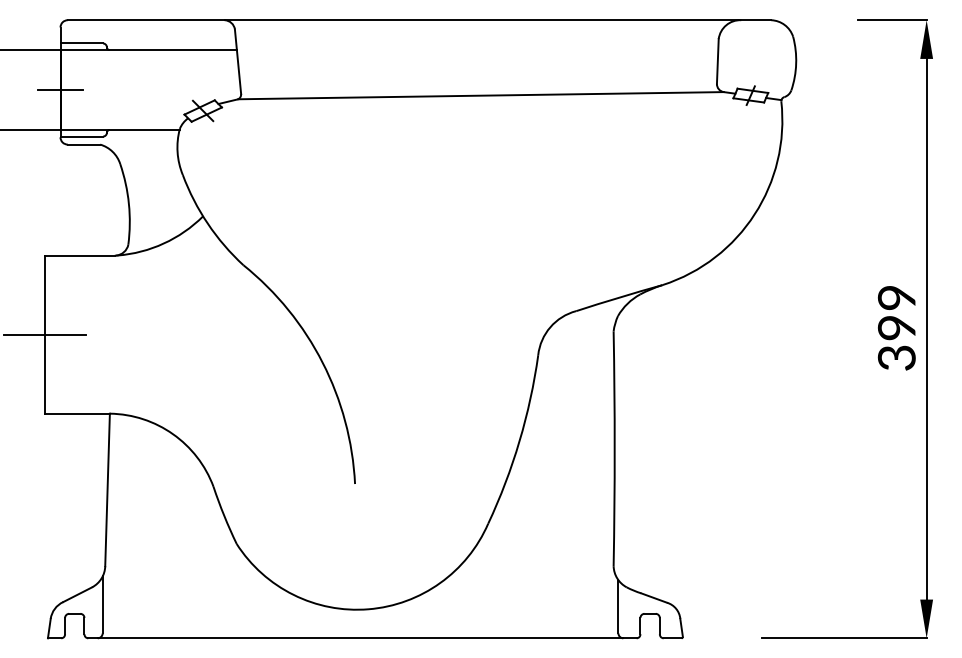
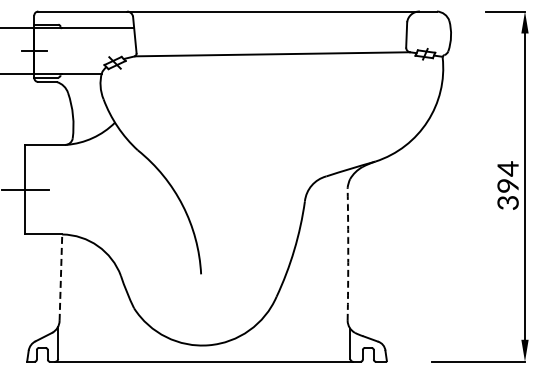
text: (895, 297) -> (507, 168), 399 -> 394
arc: (615, 449) -> (348, 254), solid -> dashed
line: (106, 489) -> (60, 277), solid -> dashed

